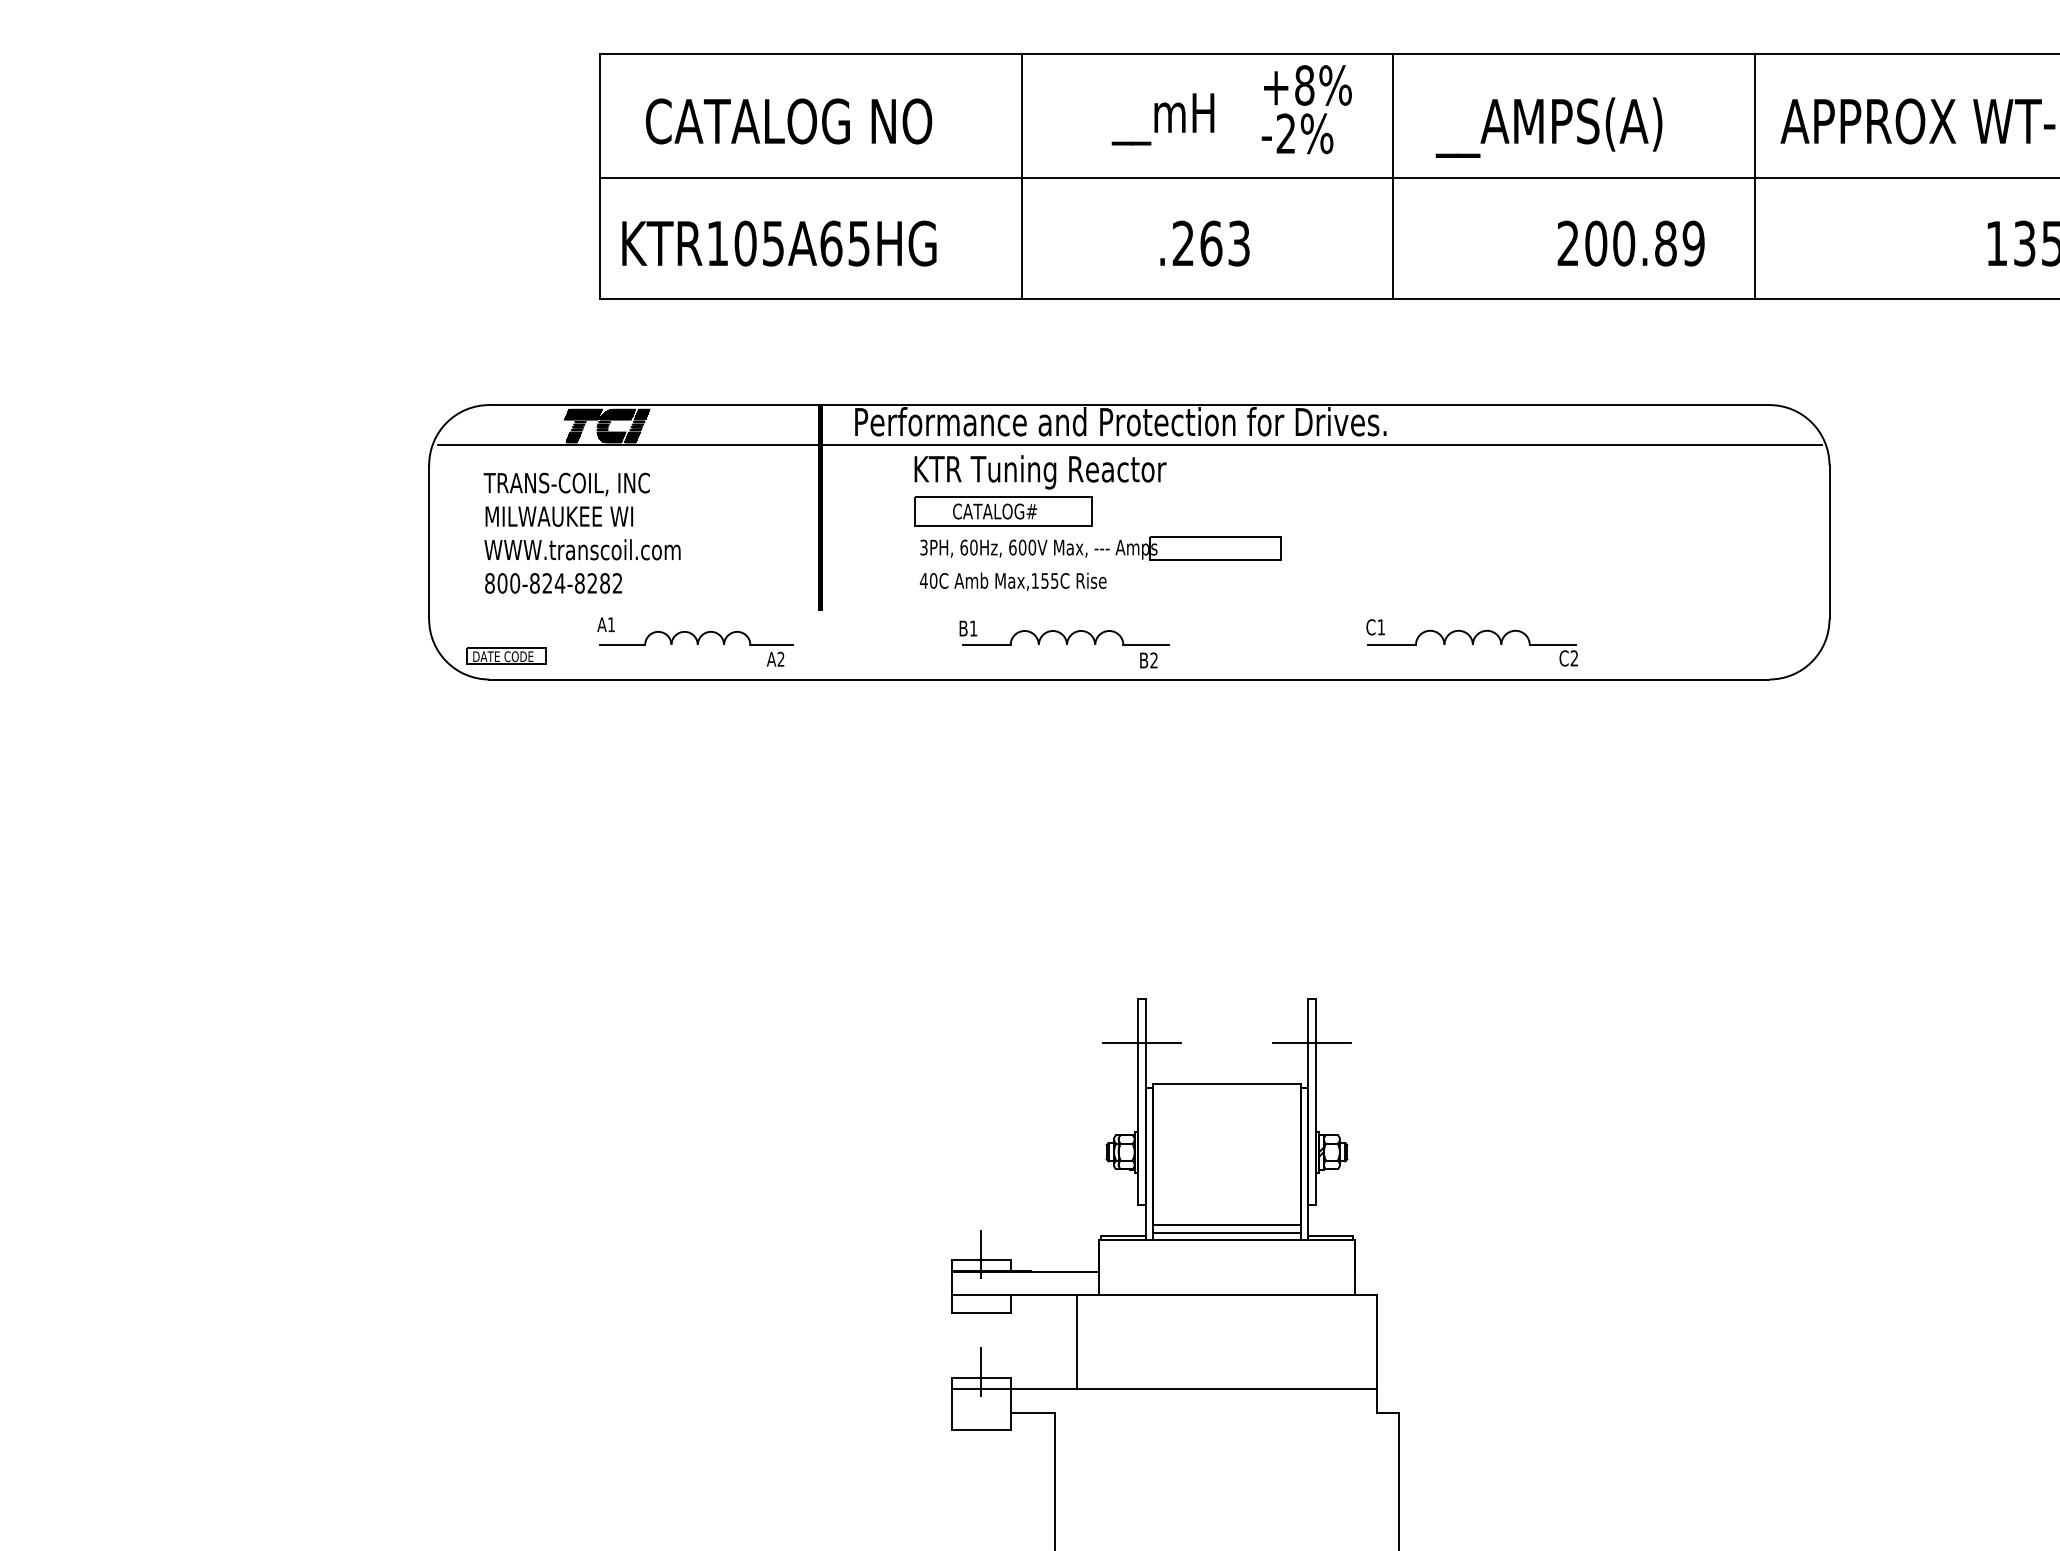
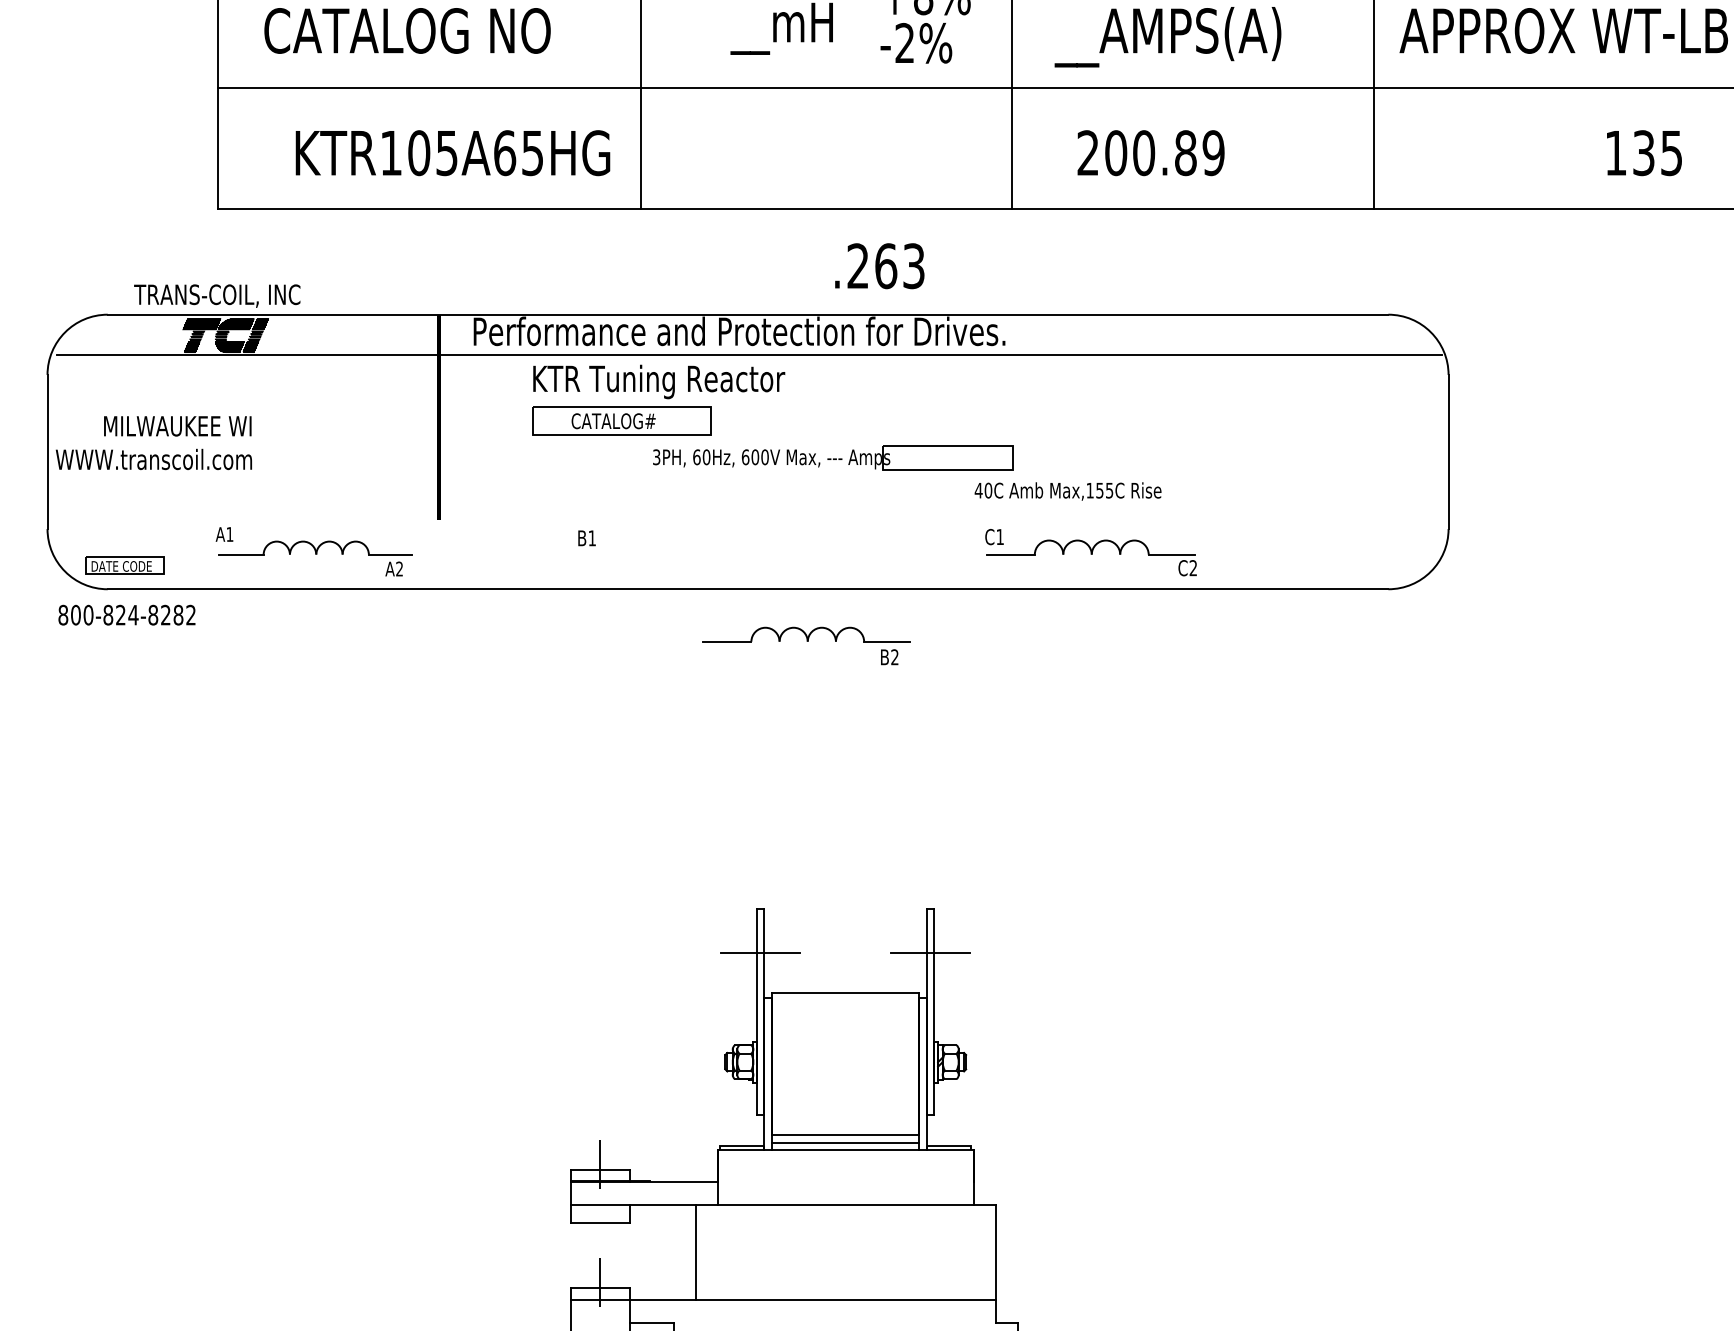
text: (779, 243) -> (453, 153), moved
text: (1204, 243) -> (879, 266), moved
text: (1630, 243) -> (1150, 153), moved
text: (566, 484) -> (216, 296), moved
part: (1100, 548) -> (833, 458), moved
text: (582, 549) -> (153, 459), moved
text: (1012, 581) -> (1067, 491), moved
text: (553, 583) -> (126, 615), moved
part: (1065, 649) -> (806, 646), moved

